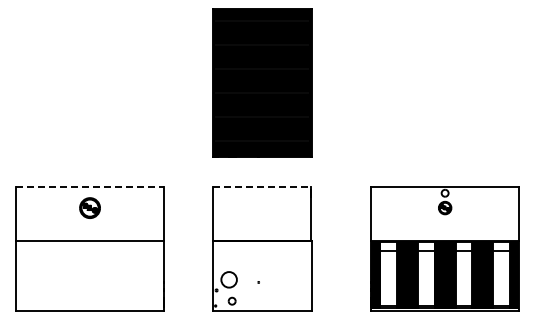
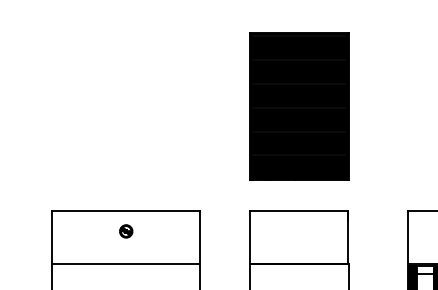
line: (89, 187) -> (125, 210), dashed -> solid
line: (262, 187) -> (298, 210), dashed -> solid
part: (89, 207) -> (125, 230), size x0.62

